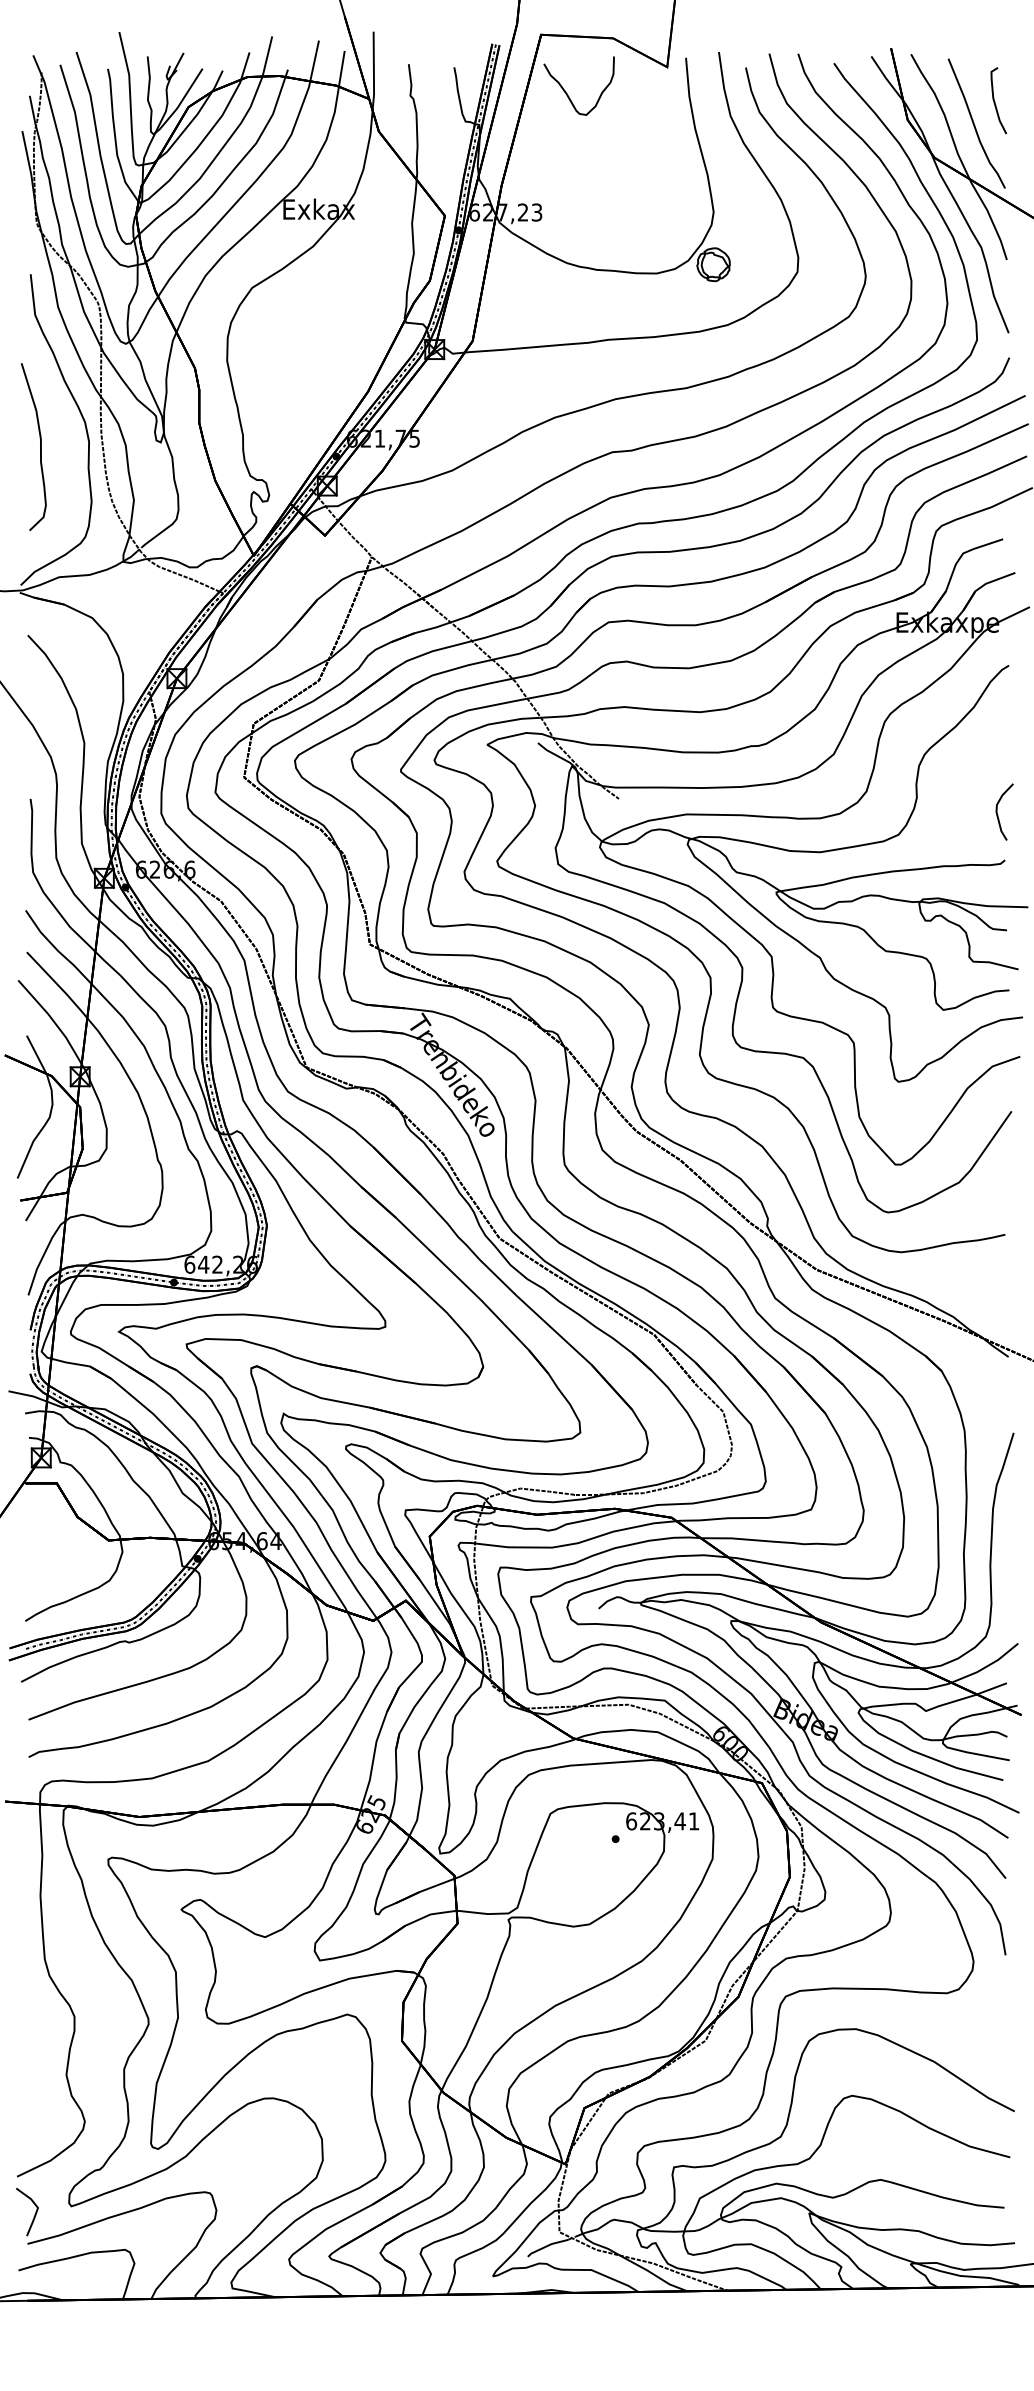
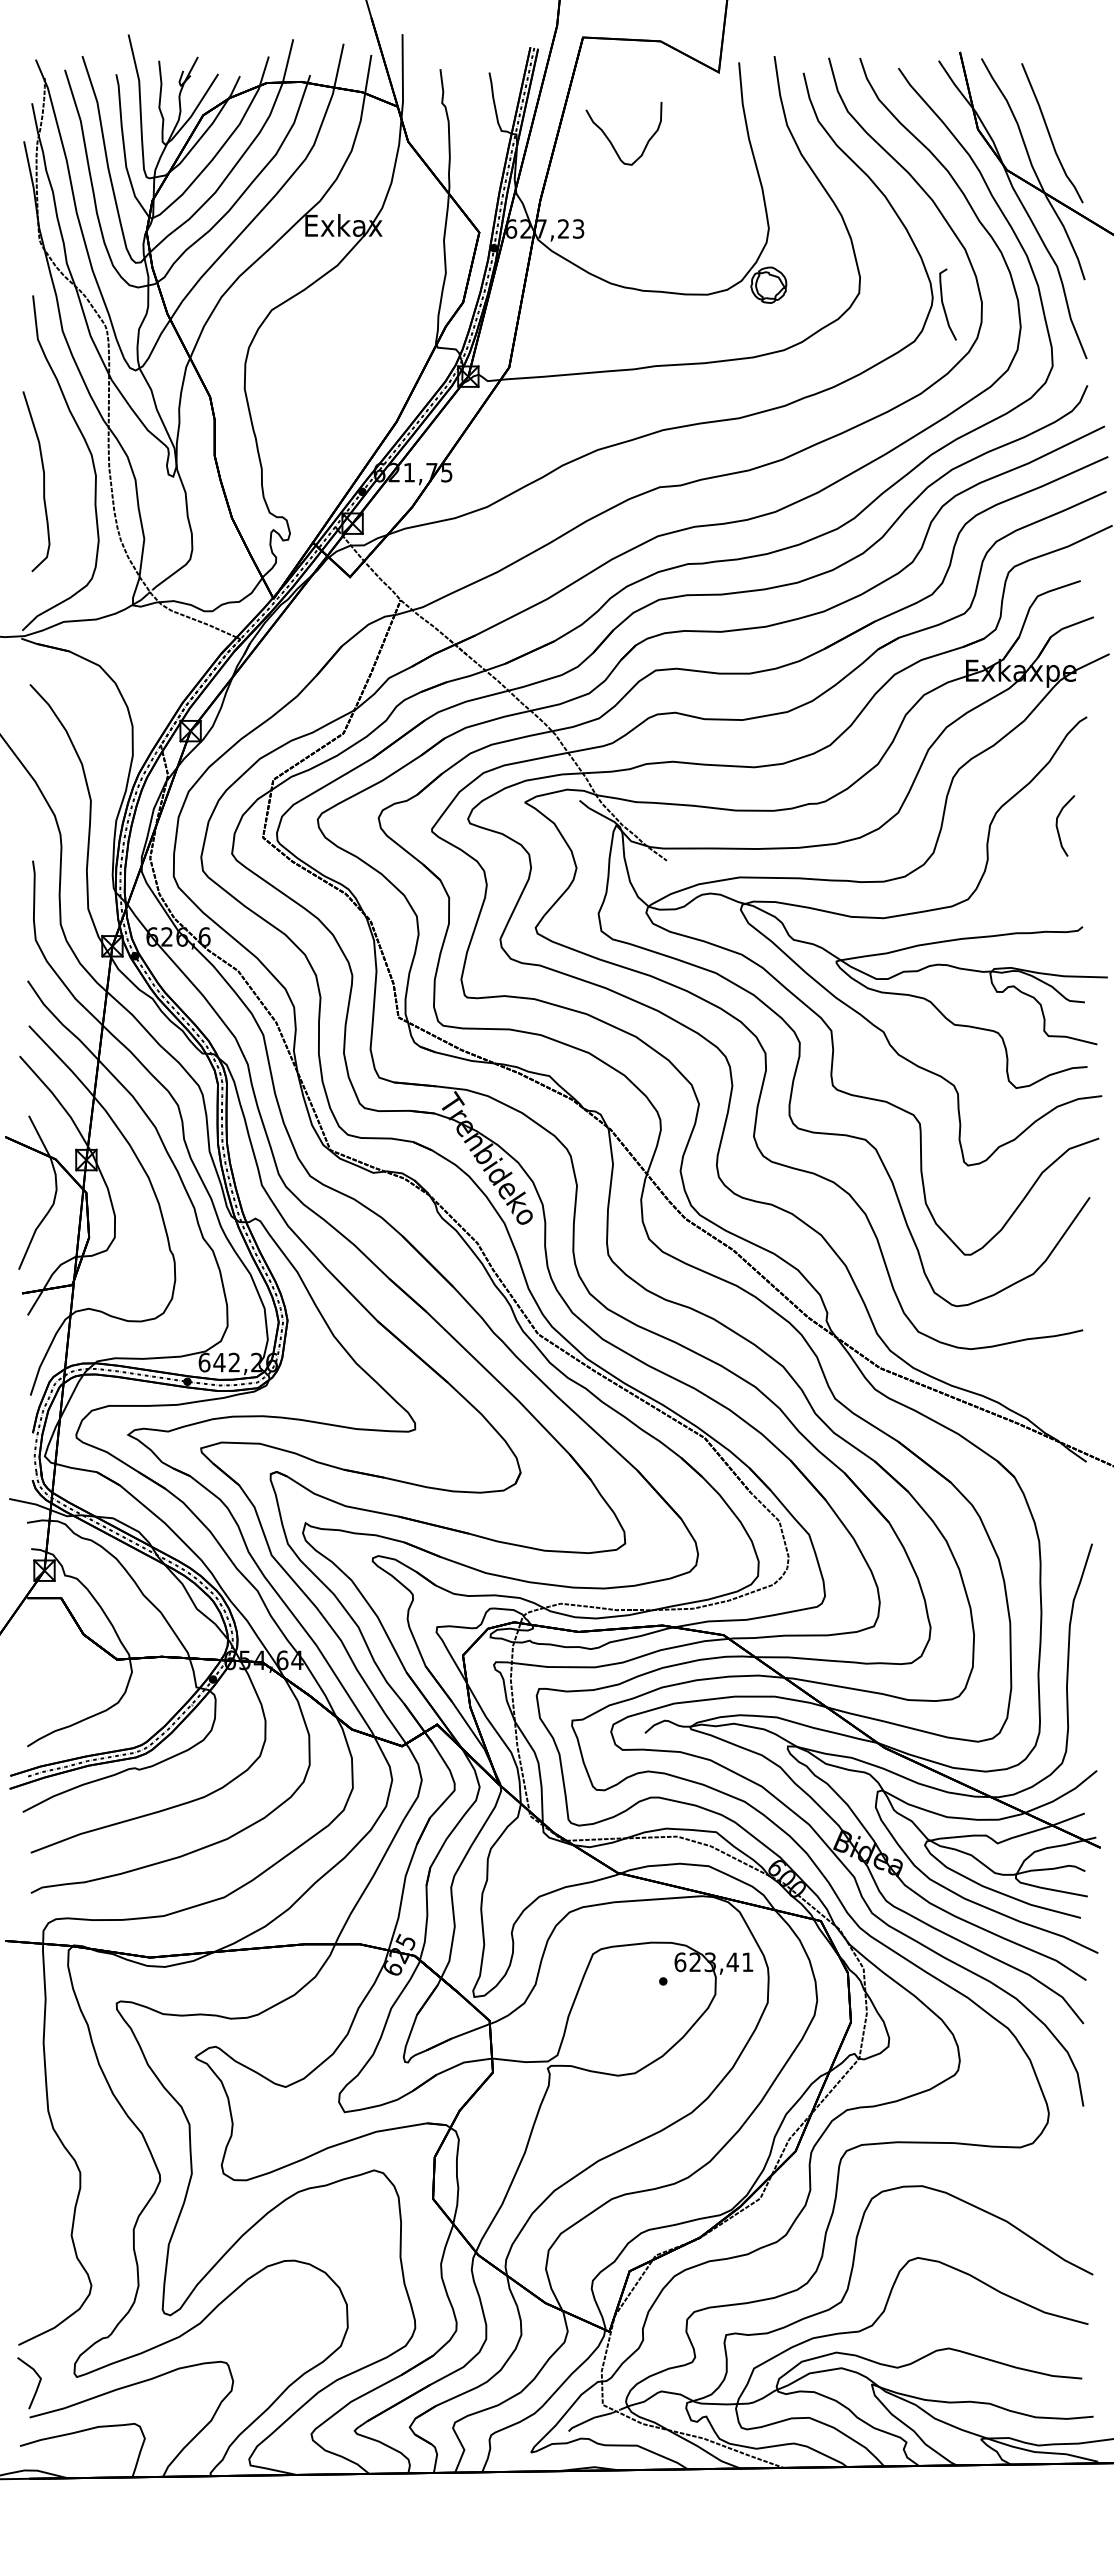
curve: (567, 93) -> (611, 141), moved
curve: (995, 101) -> (944, 305), moved
curve: (998, 814) -> (1058, 828), moved

